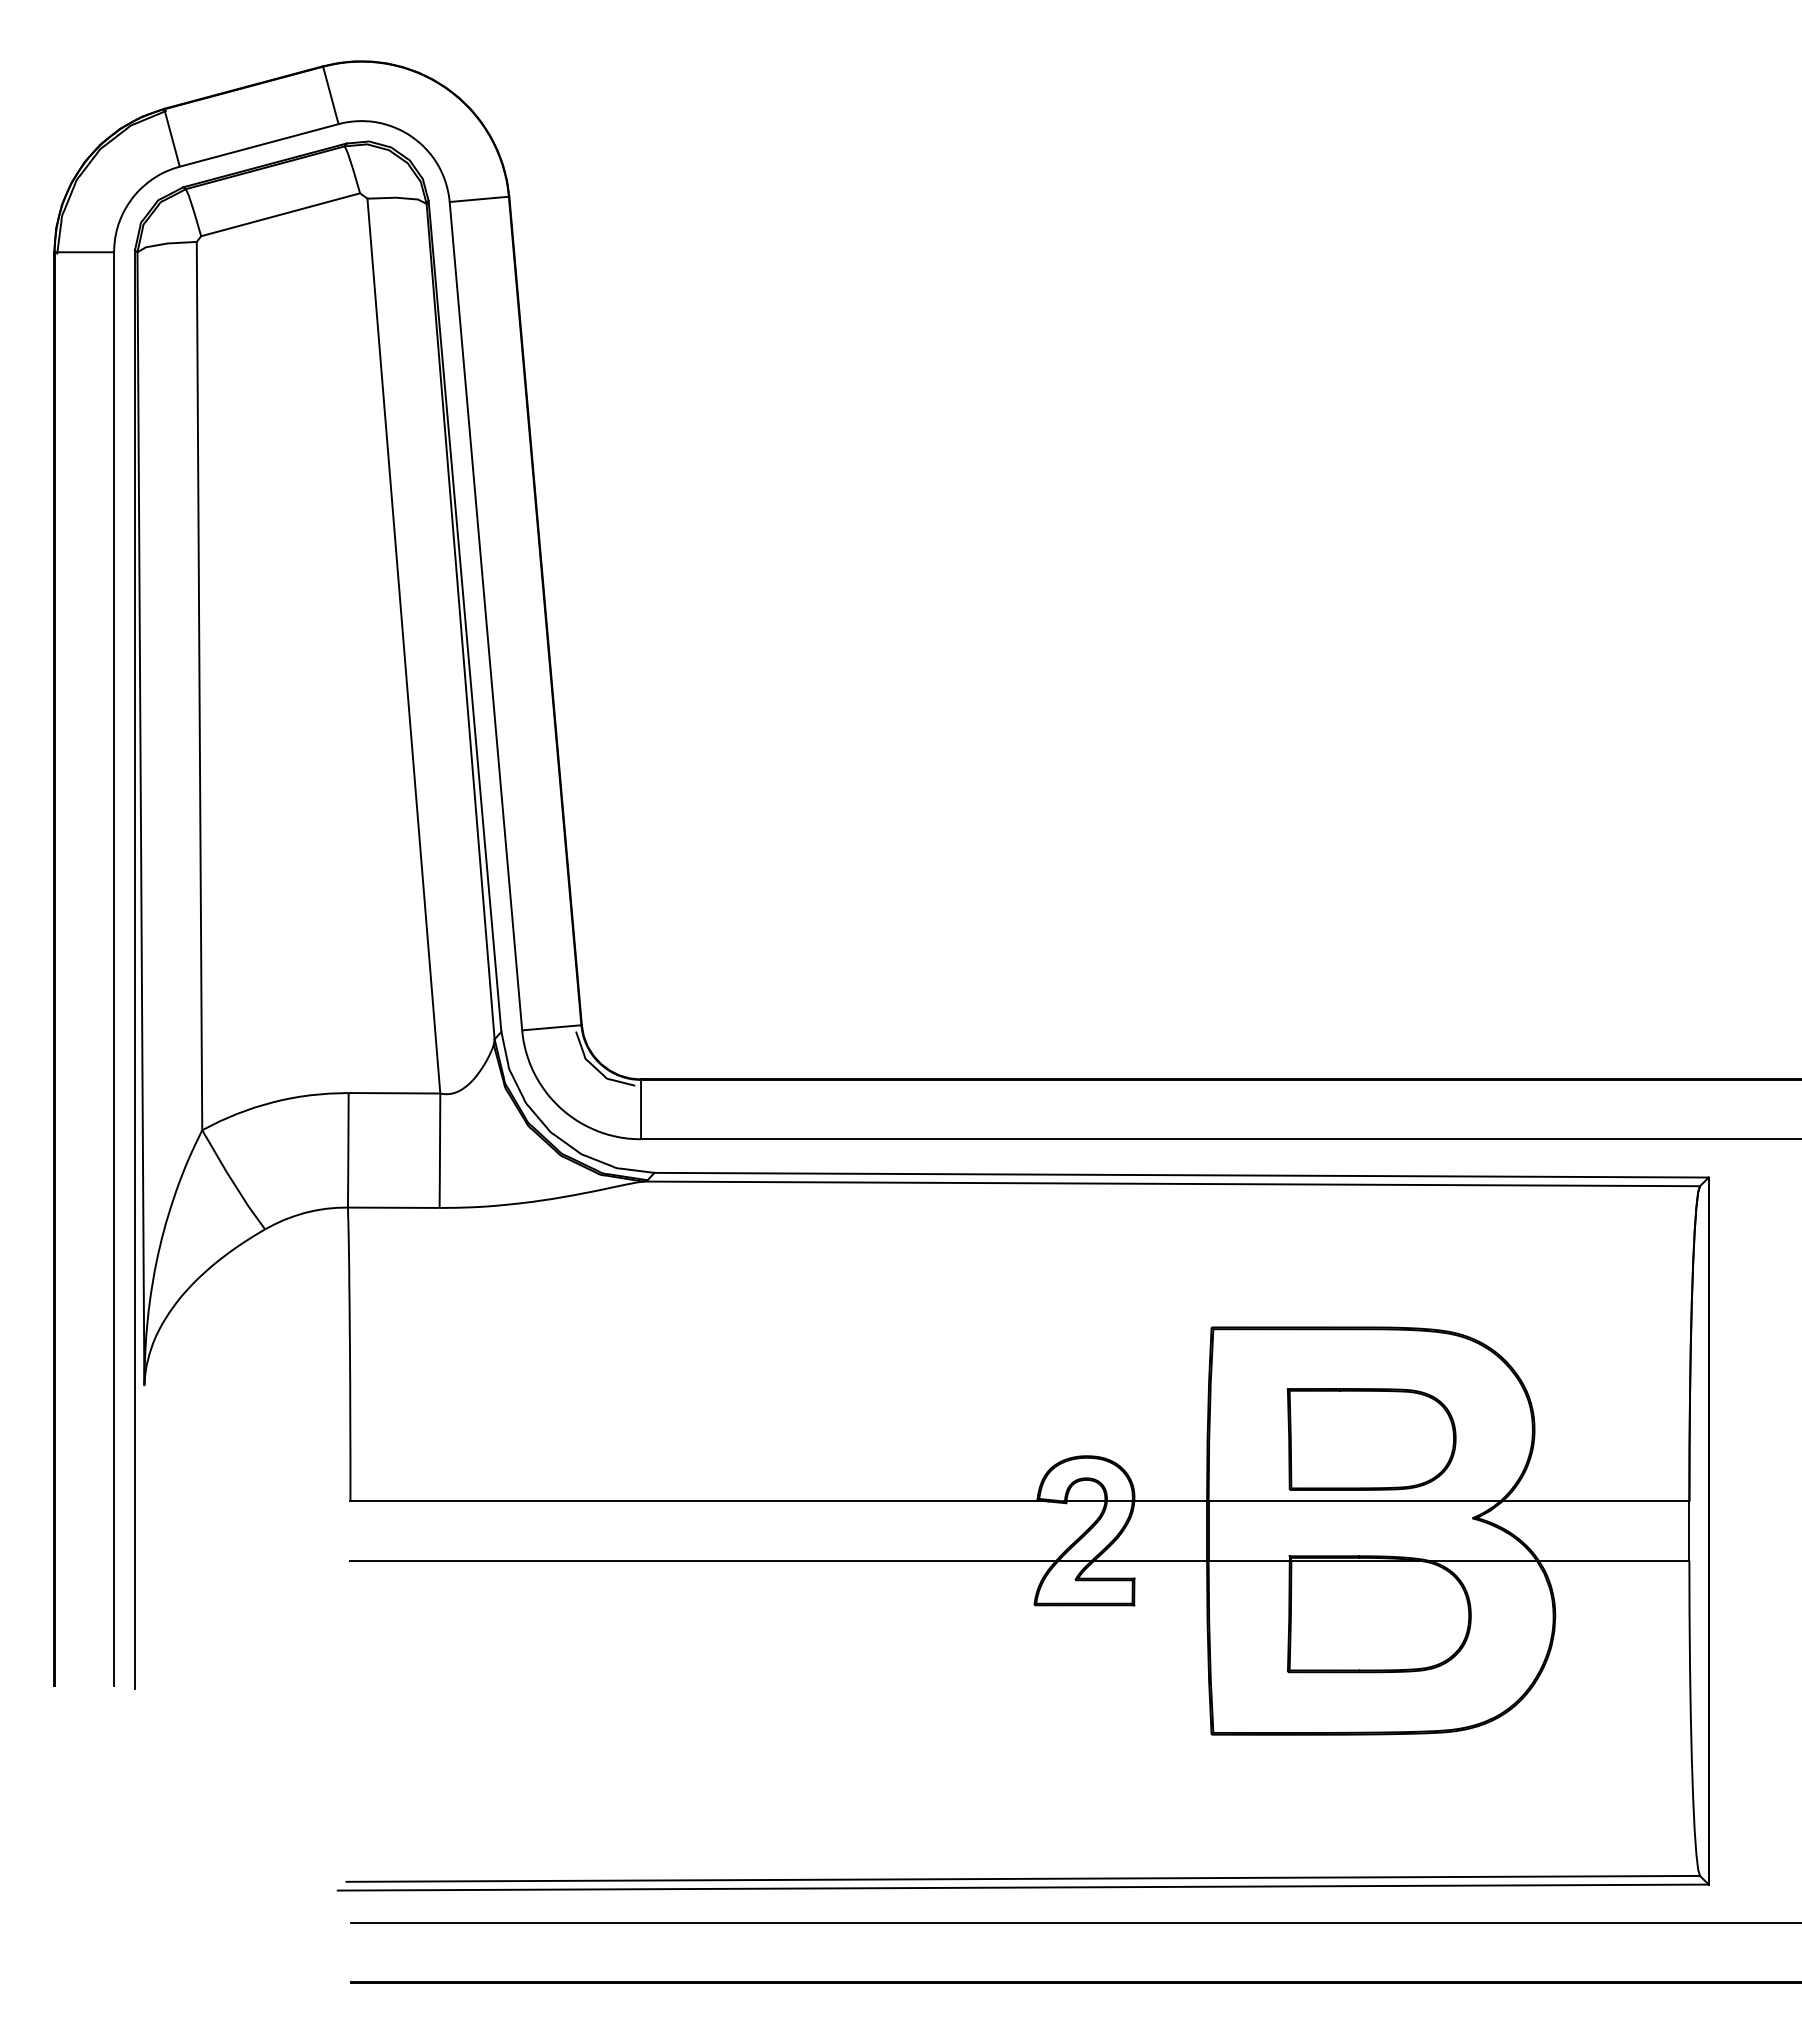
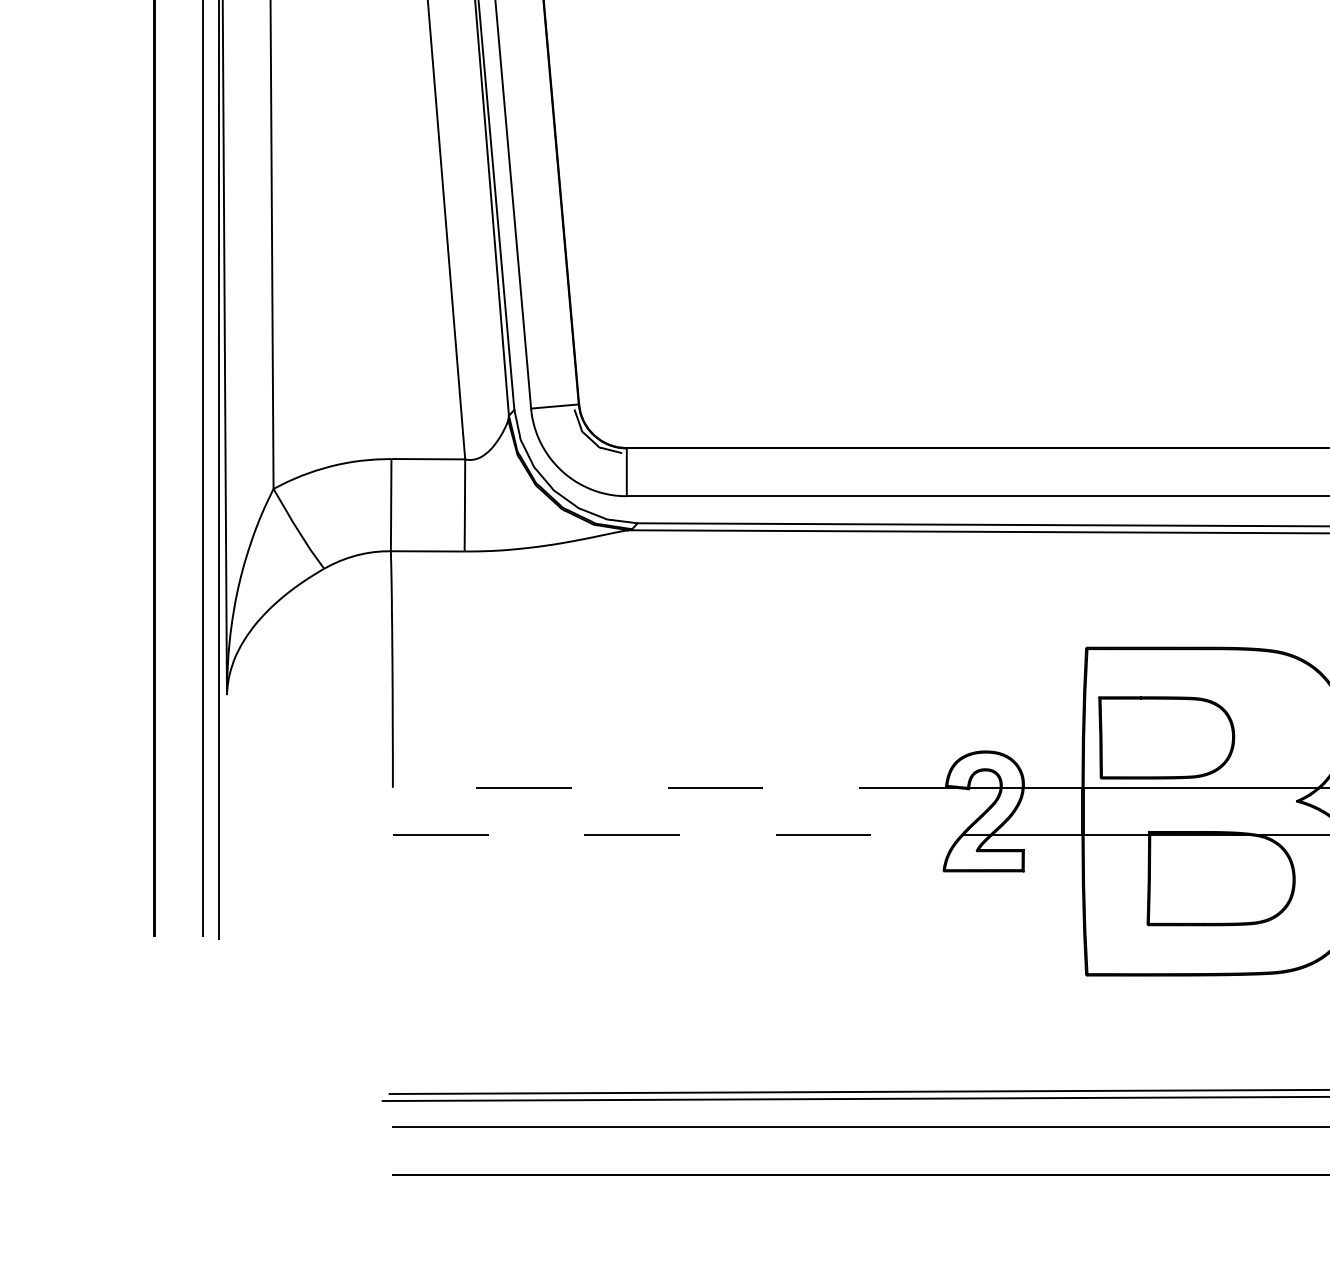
part: (1371, 1439) -> (1166, 737), moved
line: (698, 1501) -> (673, 787), solid -> dashed
line: (703, 1560) -> (677, 835), solid -> dashed

